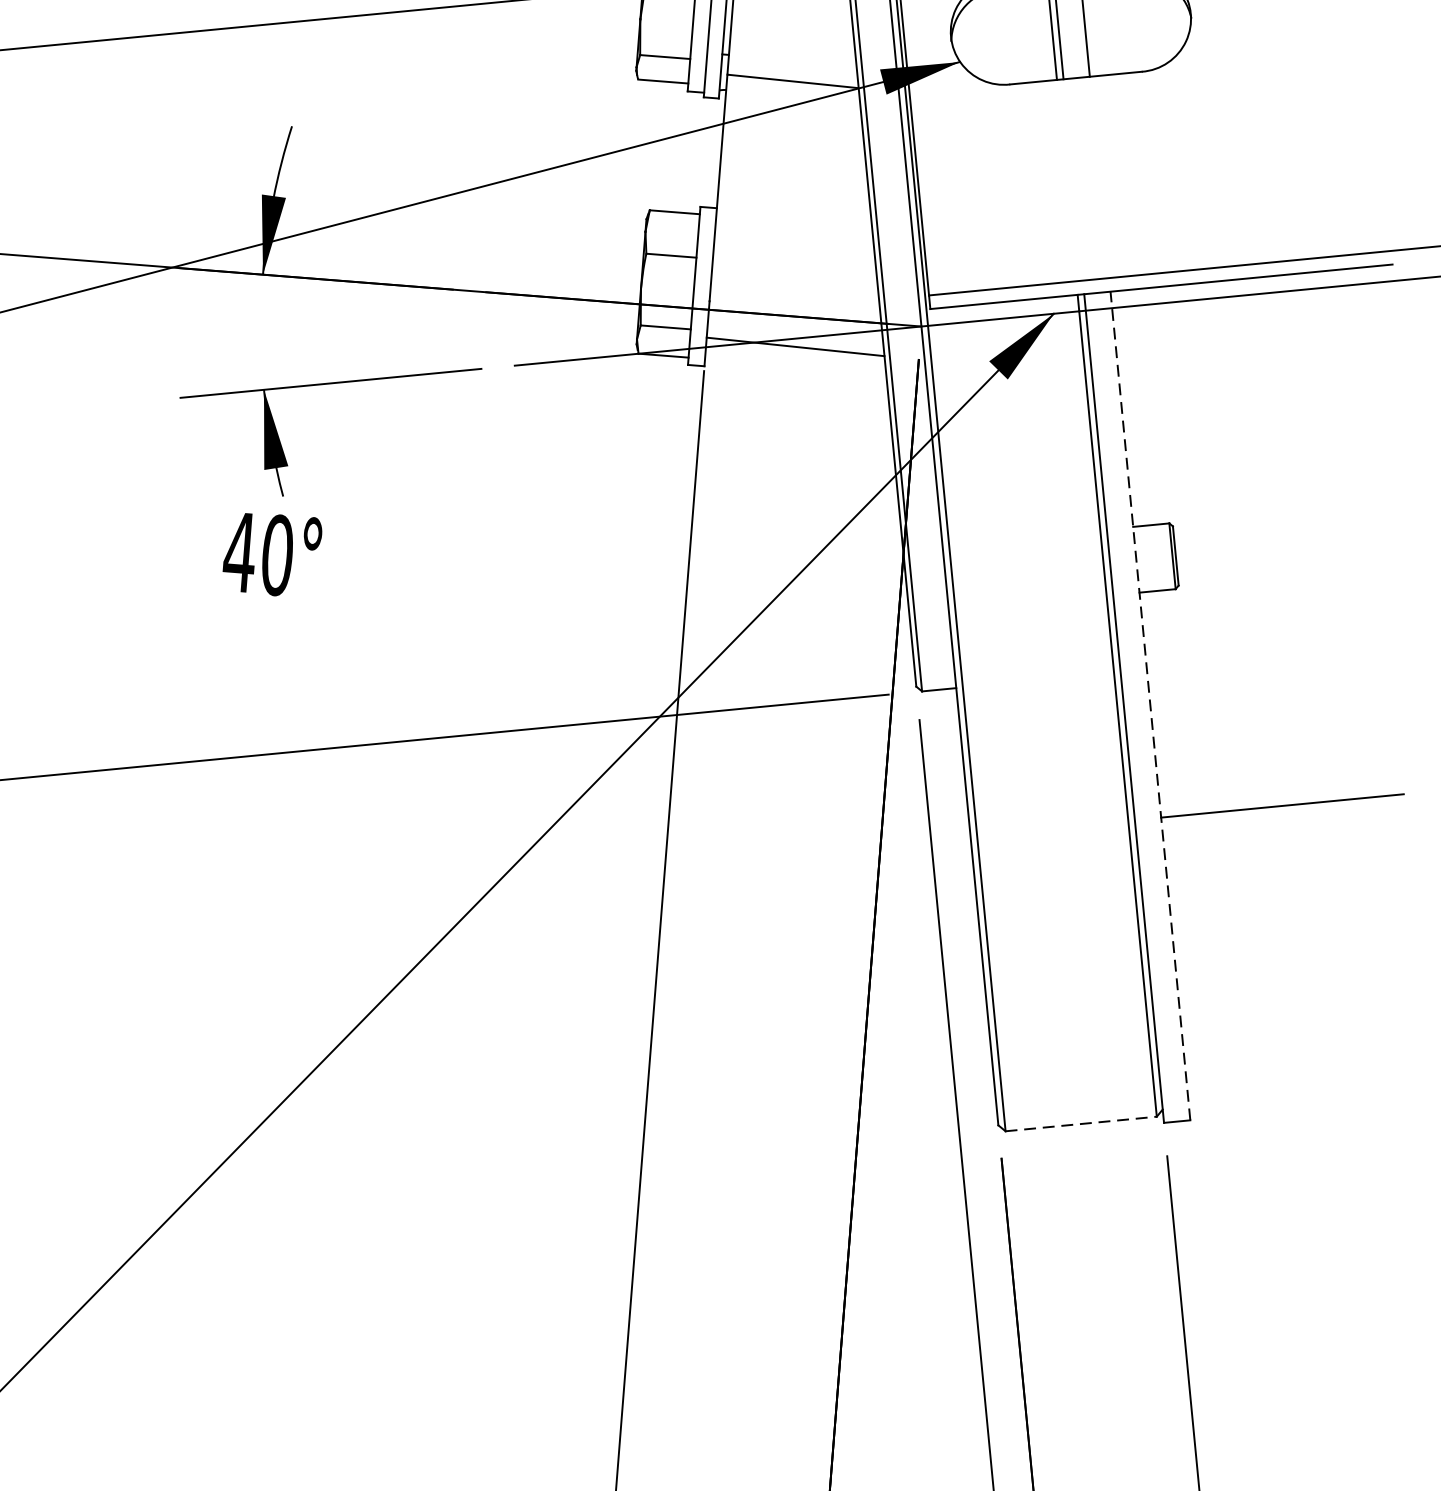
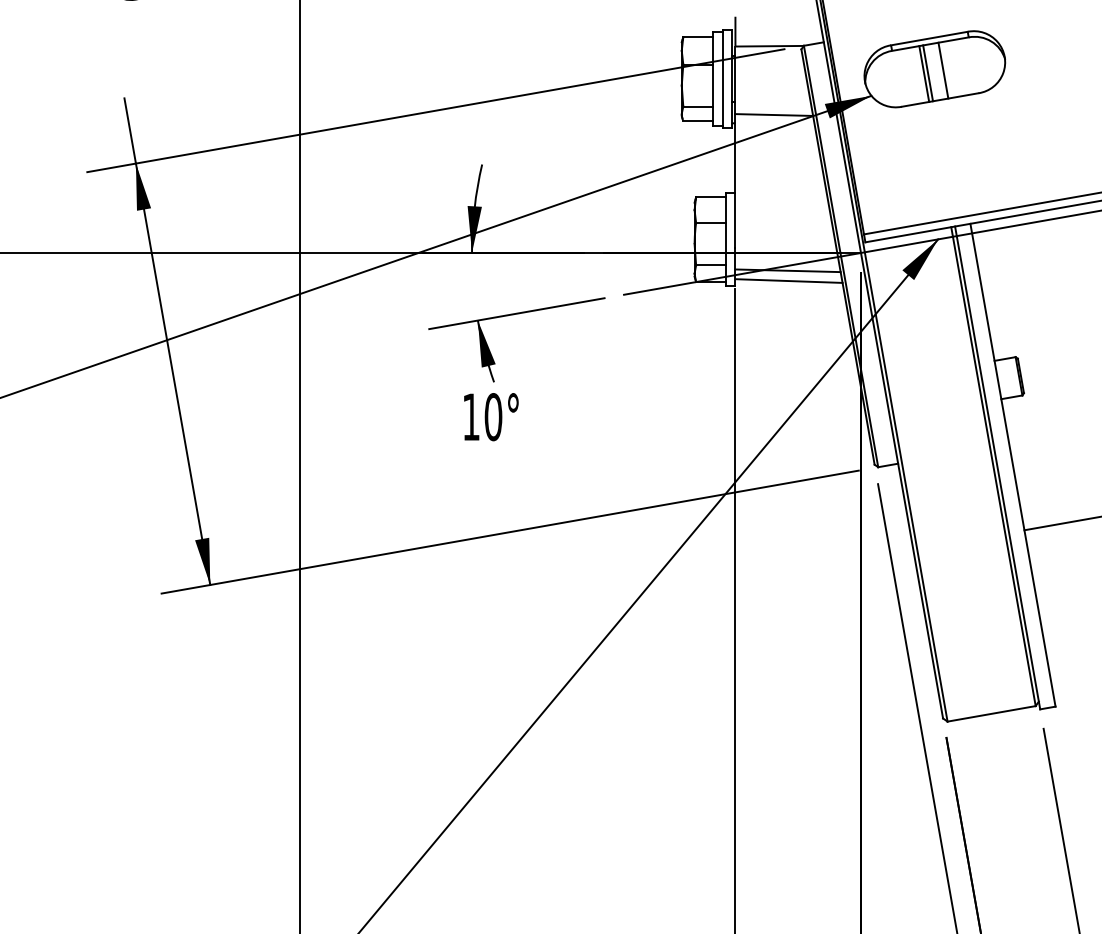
line: (795, 363) -> (788, 280), added
text: (240, 551) -> (471, 416), 40° -> 10°
line: (1149, 704) -> (1012, 464), dashed -> solid
line: (1081, 1123) -> (991, 713), dashed -> solid

